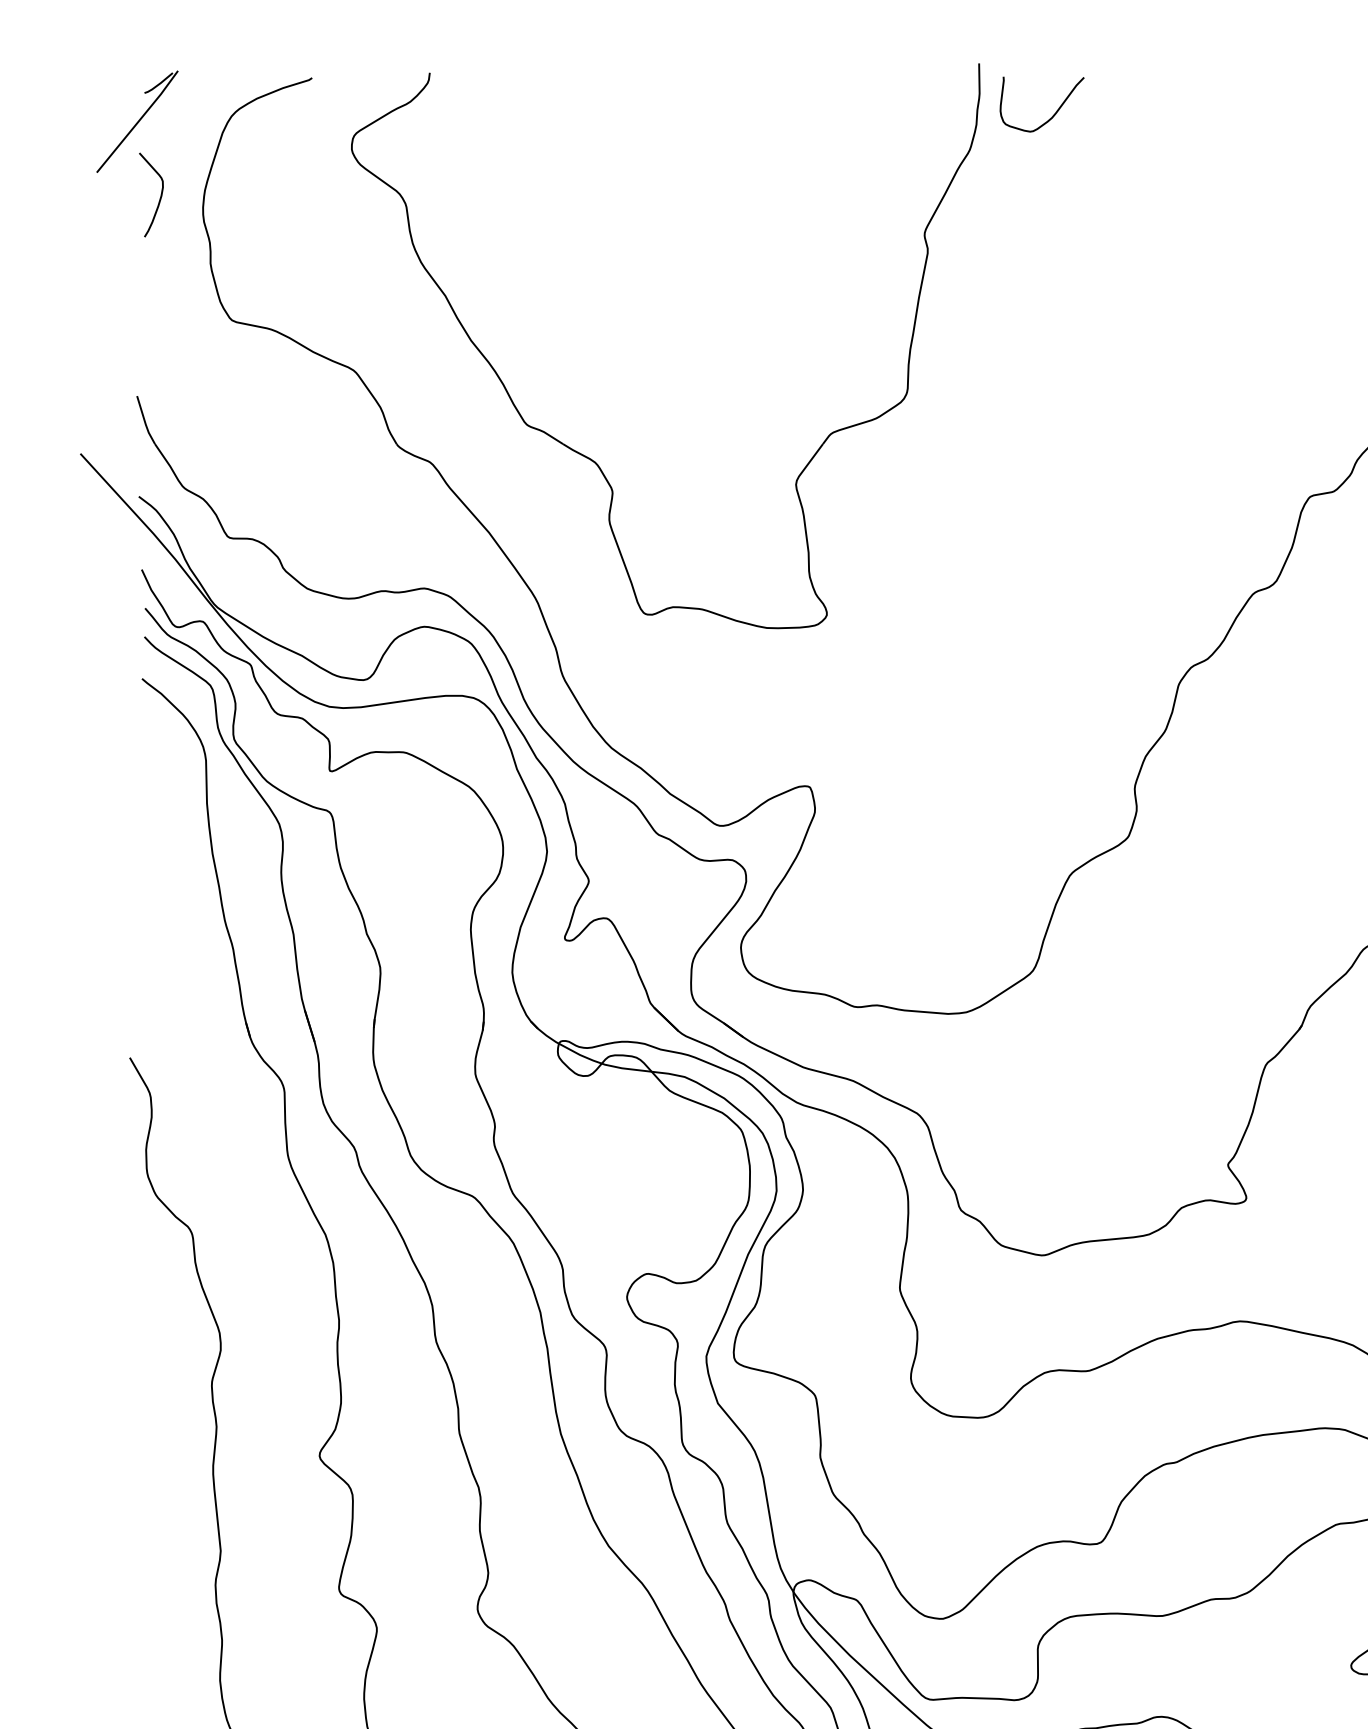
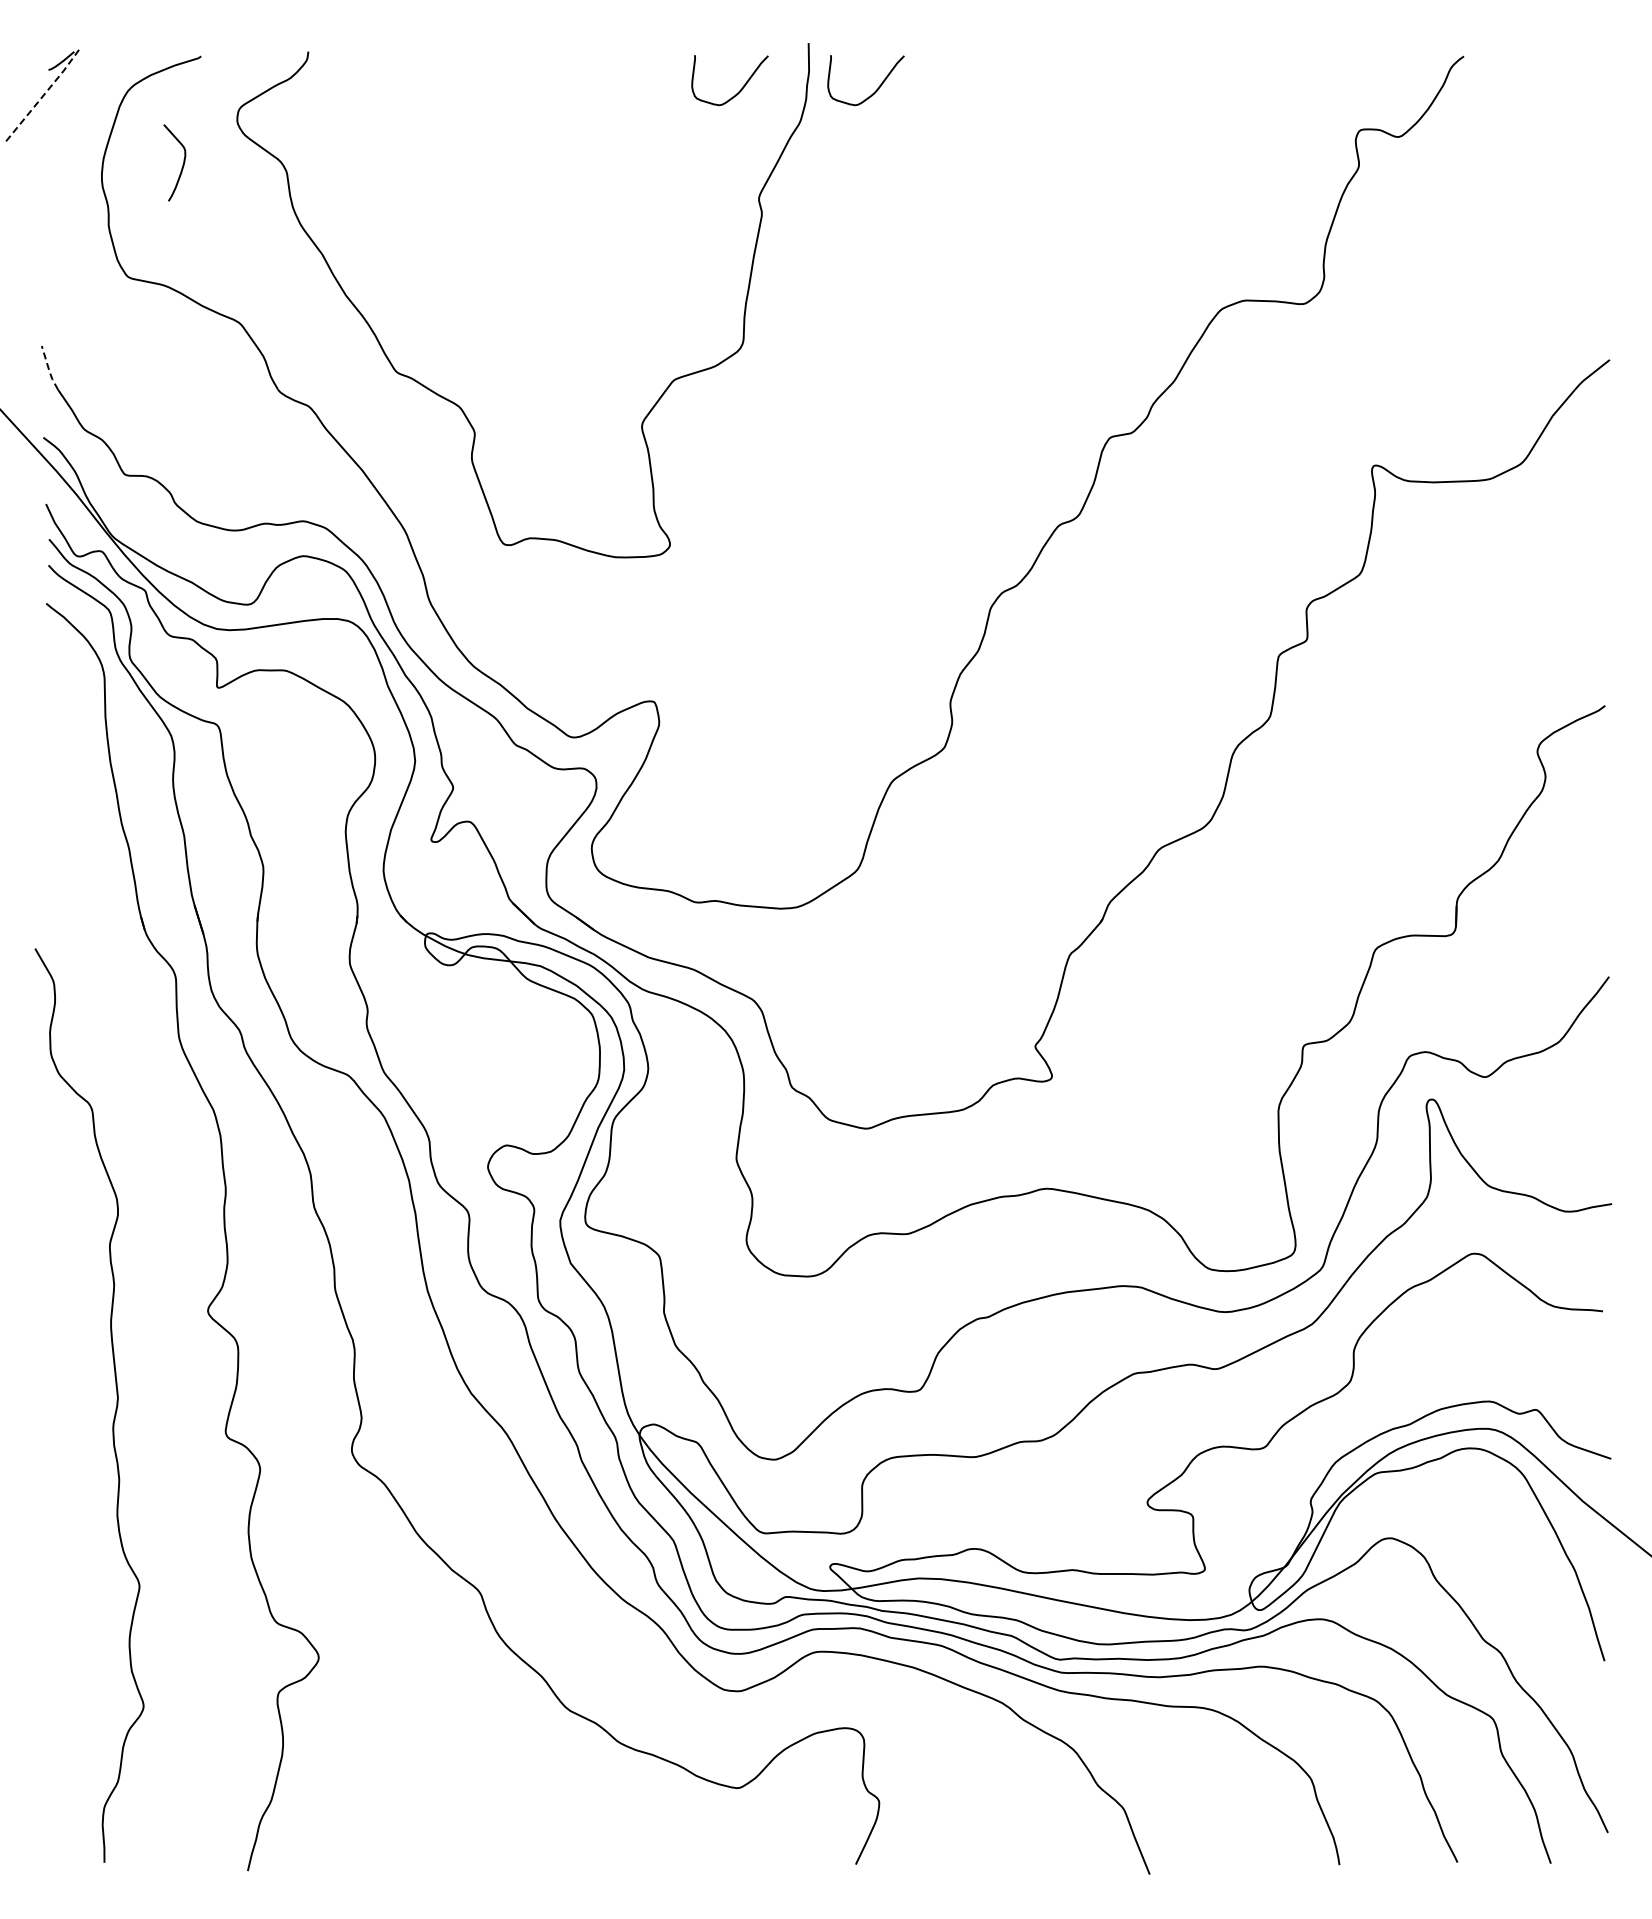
curve: (903, 115) -> (739, 90), added
line: (137, 122) -> (42, 96), solid -> dashed
curve: (159, 196) -> (182, 164), moved
line: (144, 421) -> (48, 369), solid -> dashed

